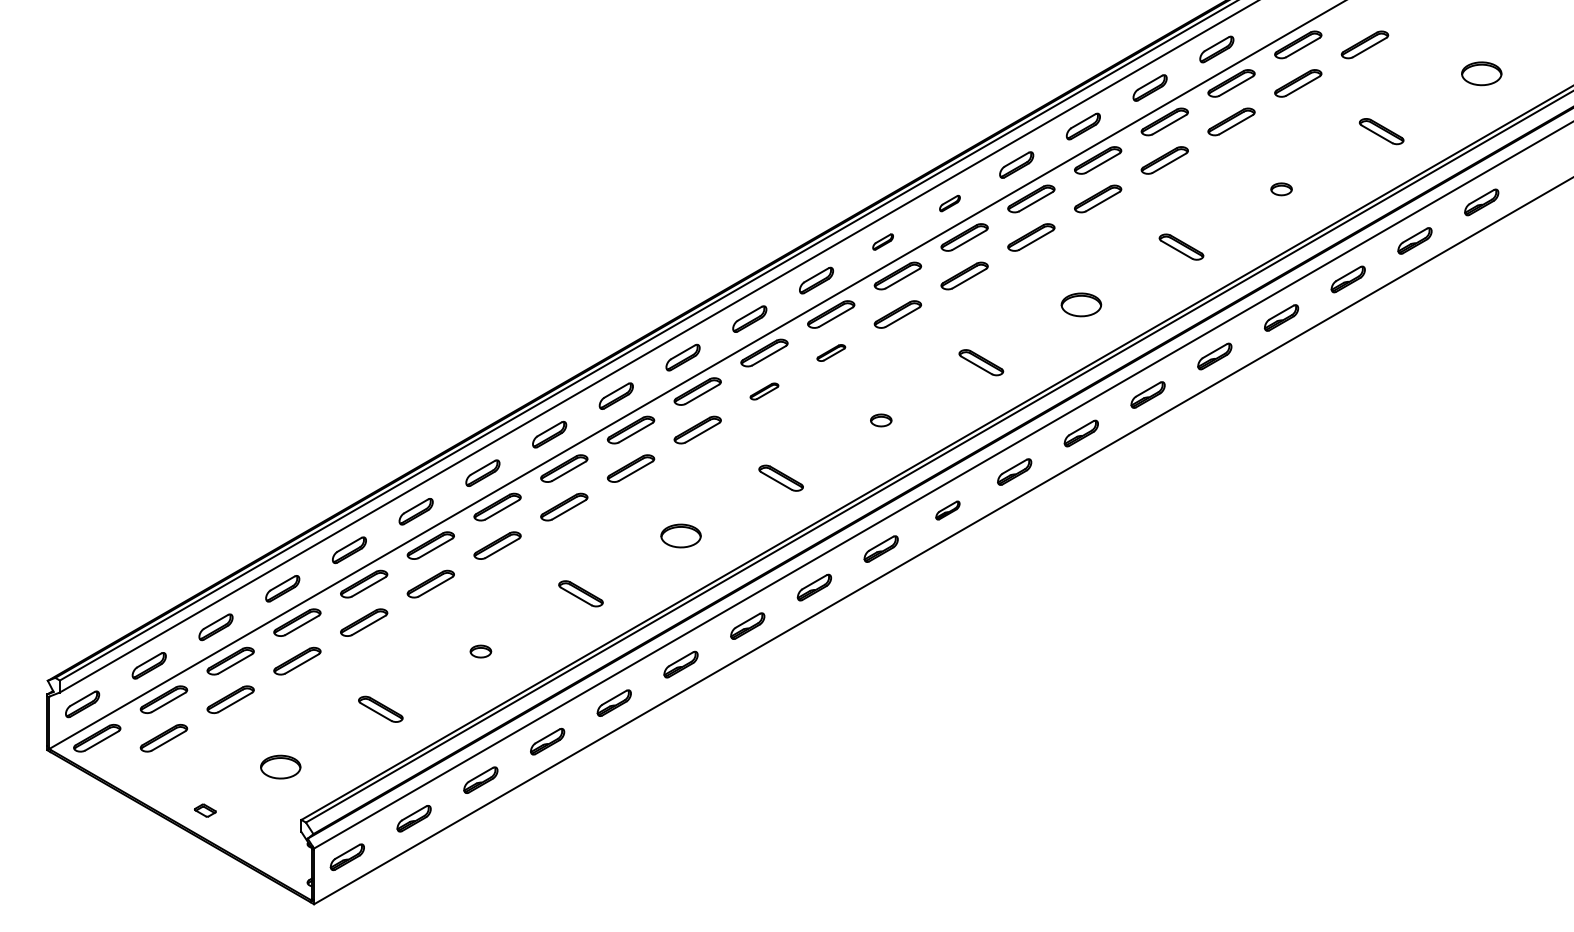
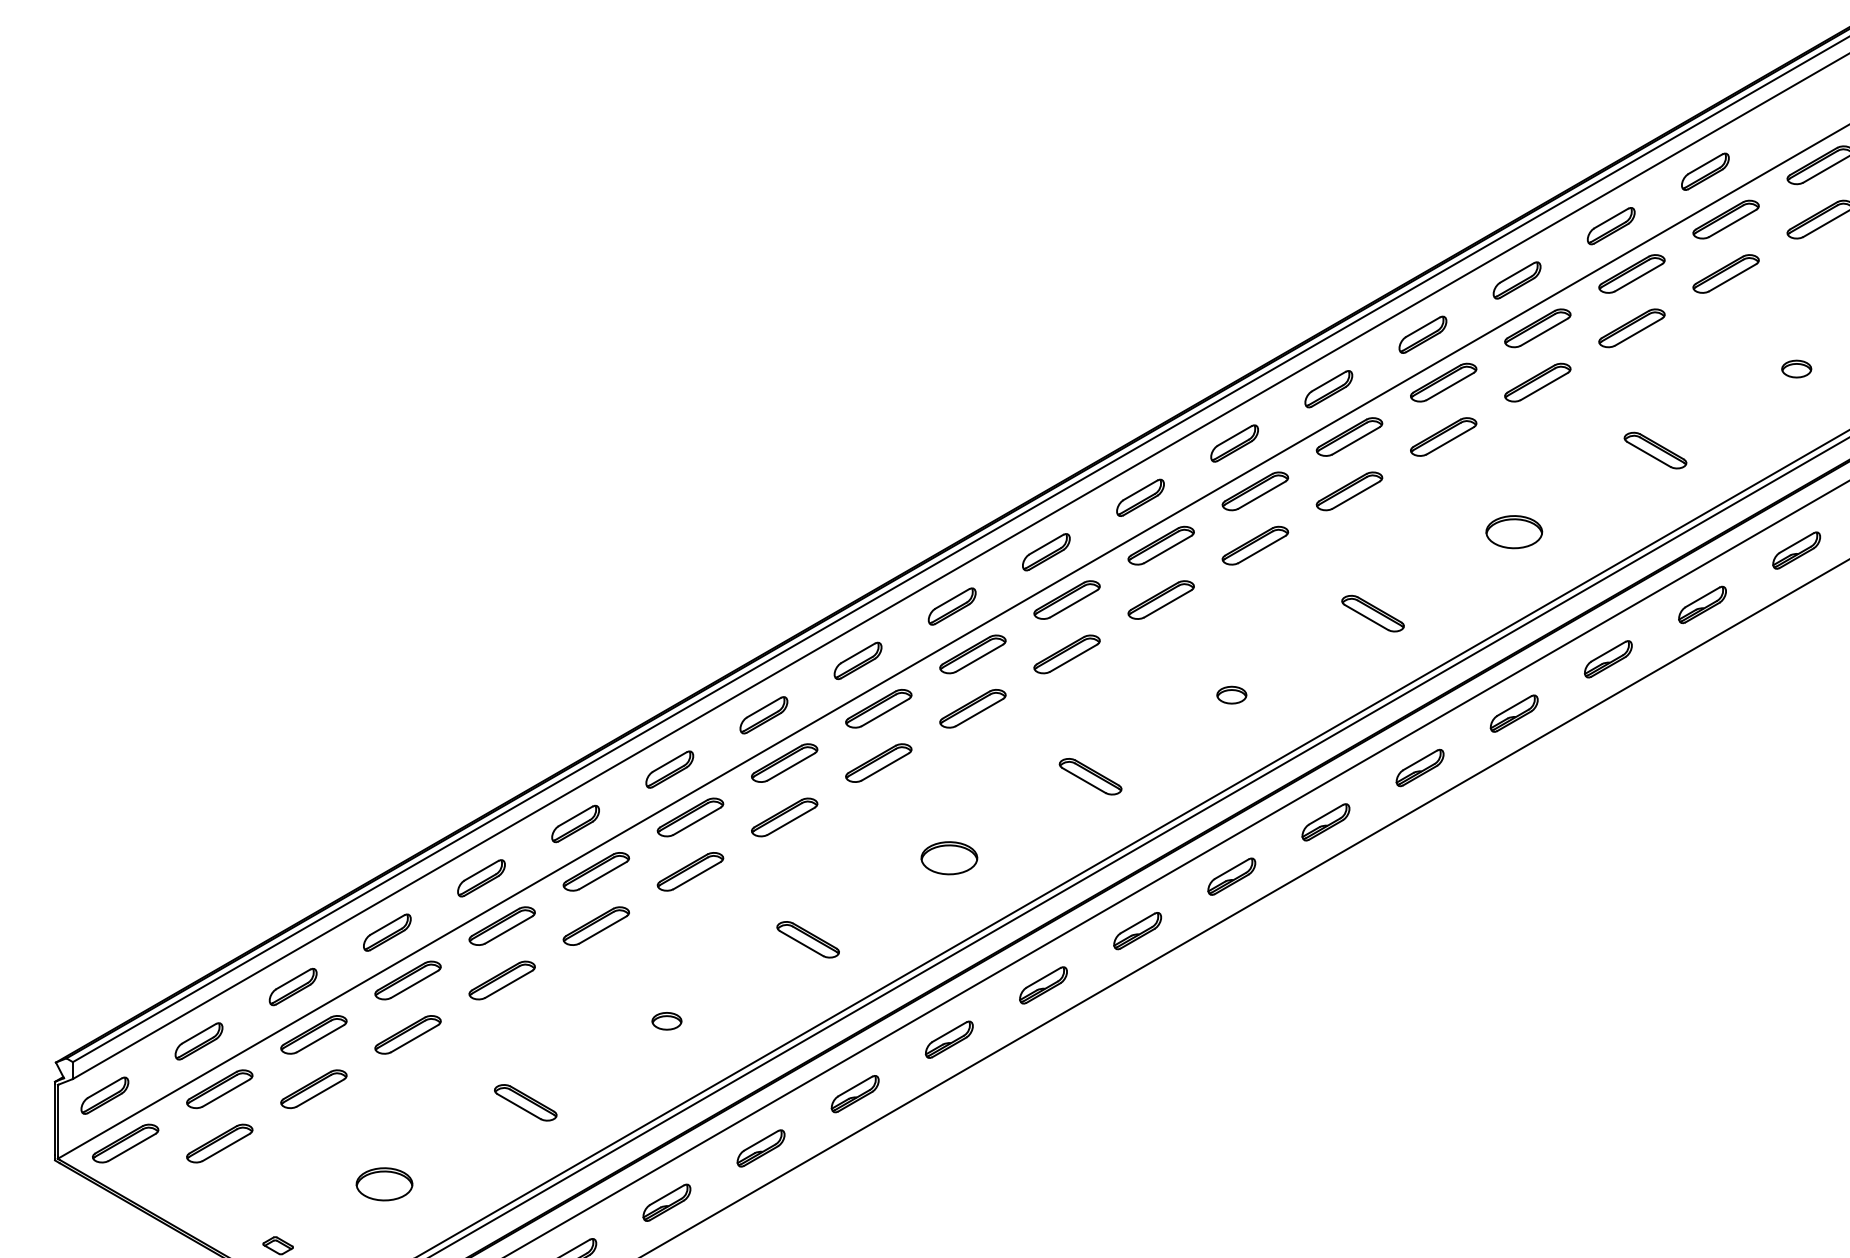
part: (949, 203) -> (1328, 389), size x1.67
part: (882, 241) -> (1233, 442), size x1.67
part: (831, 352) -> (1161, 599), size x1.67
part: (764, 391) -> (1067, 654), size x1.67
part: (947, 510) -> (1325, 822), size x1.43

